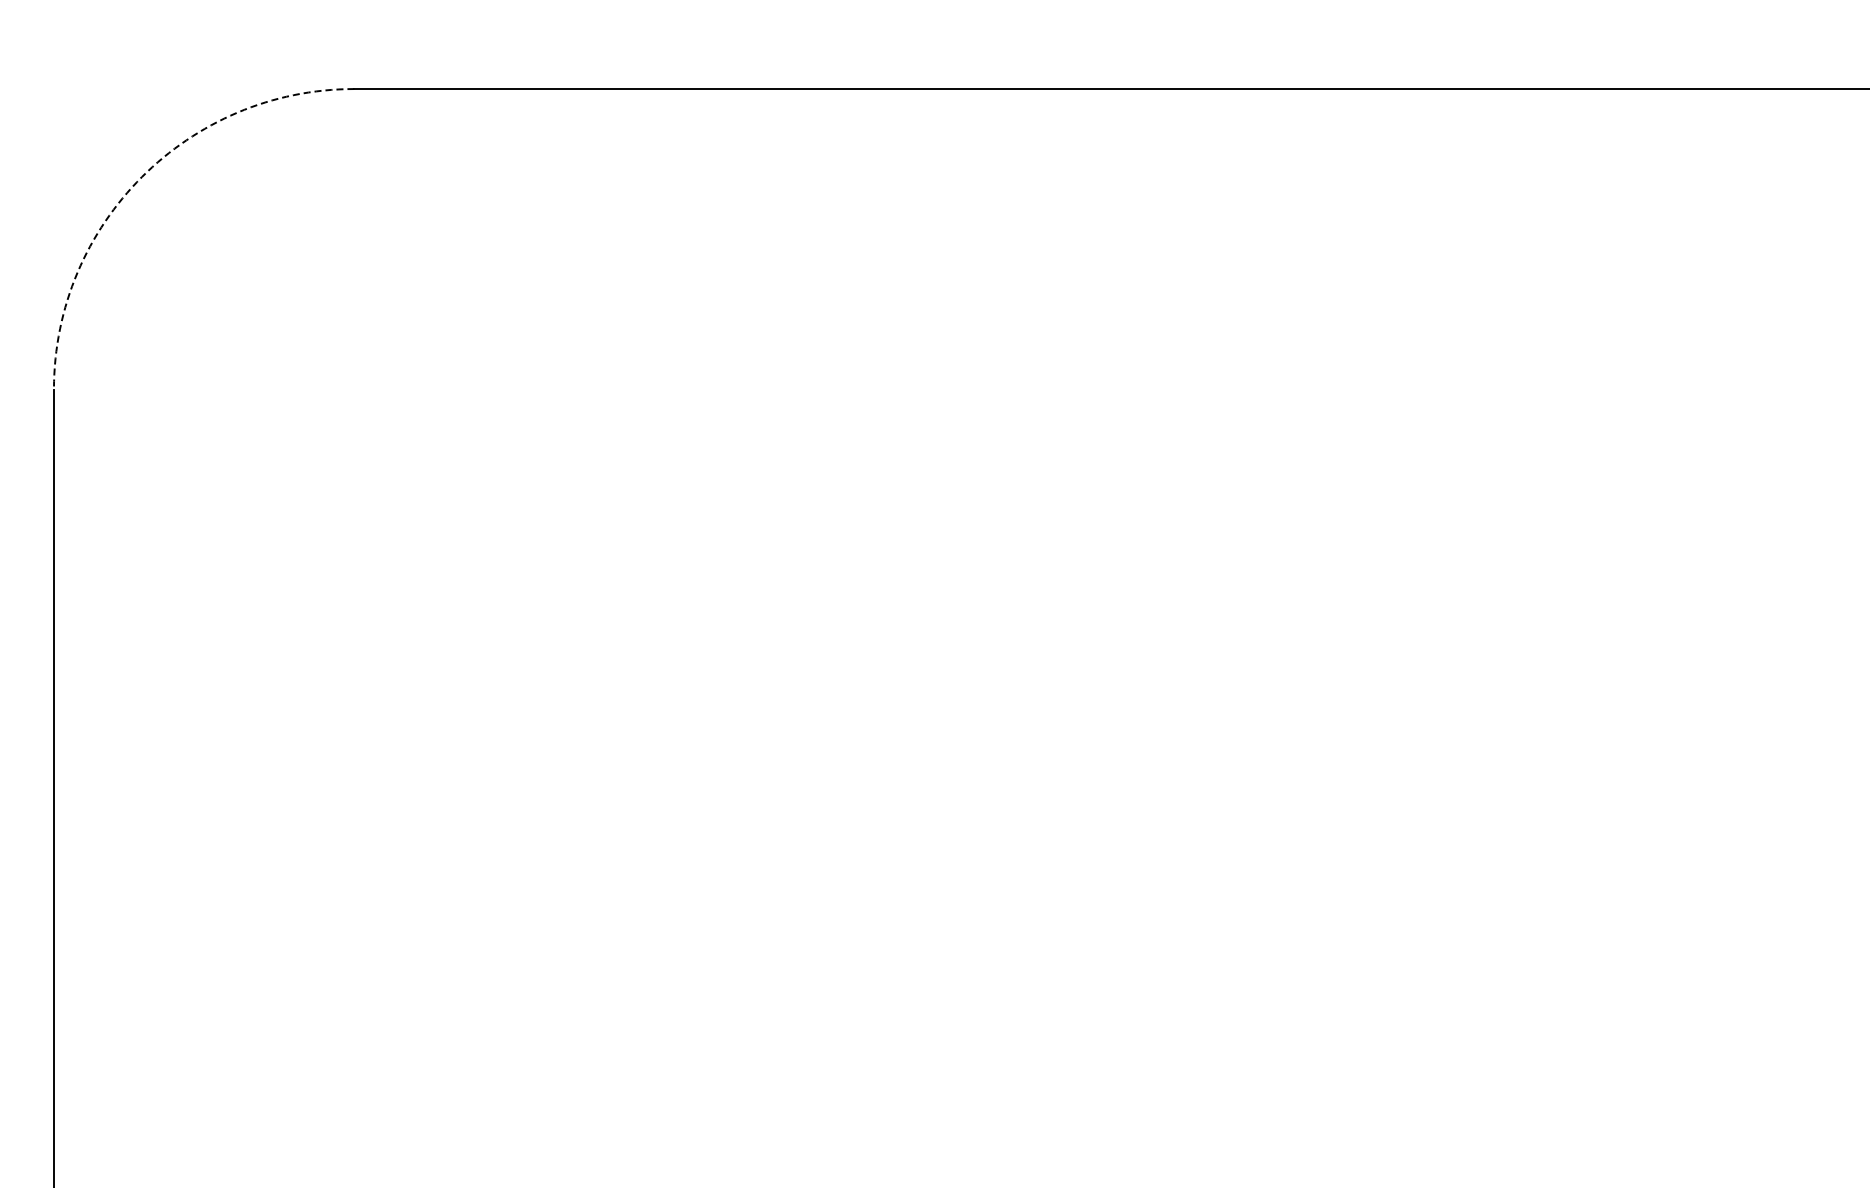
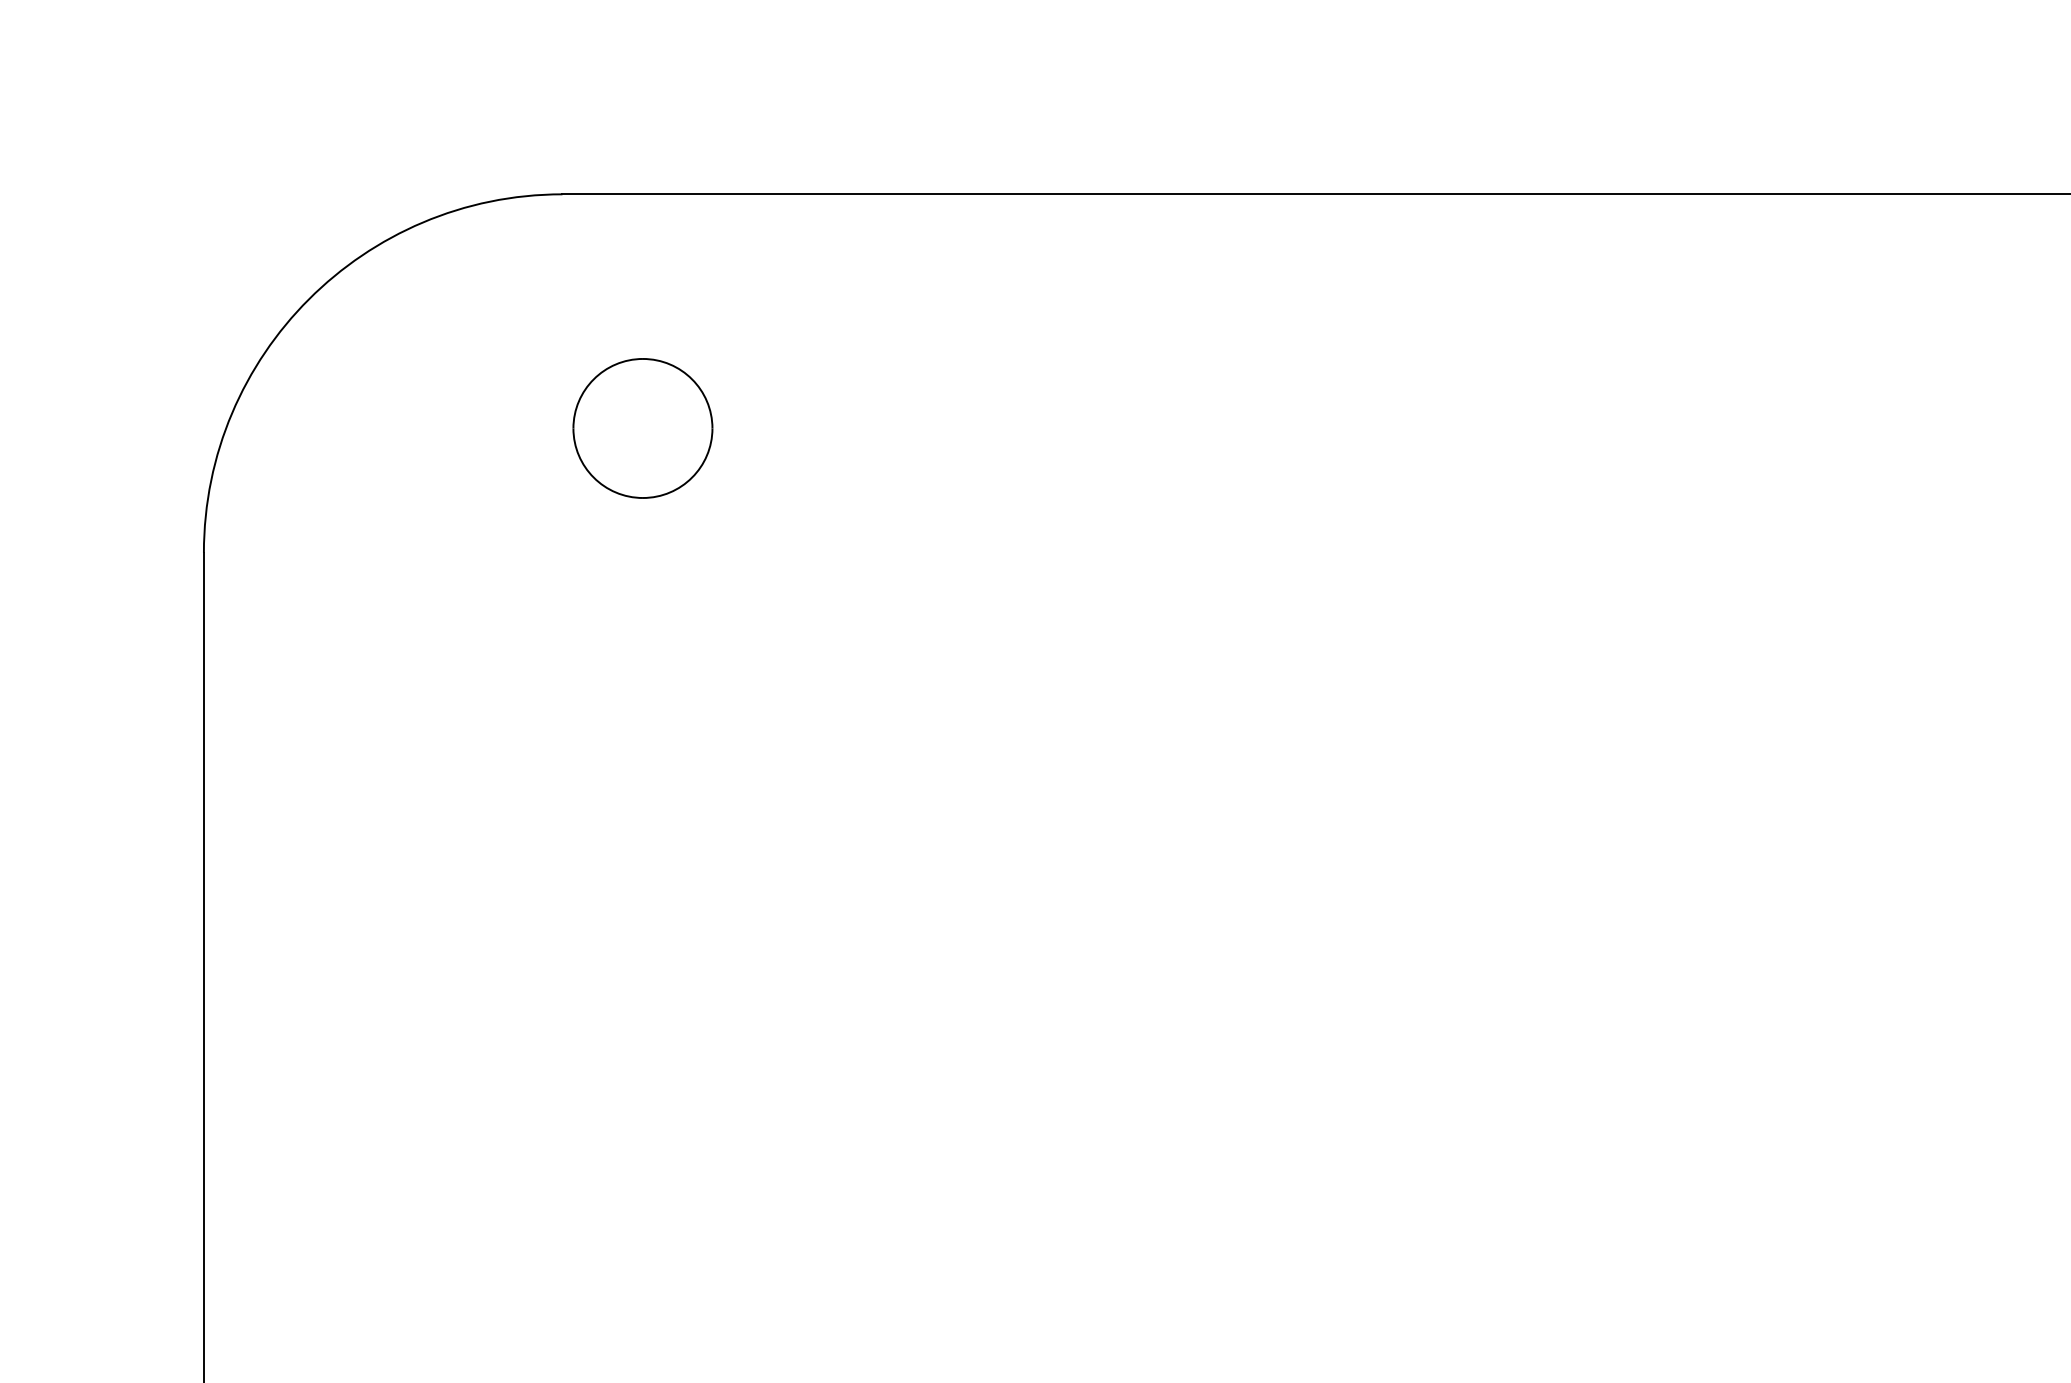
arc: (141, 177) -> (308, 299), dashed -> solid
part: (421, 285) -> (642, 428), added

